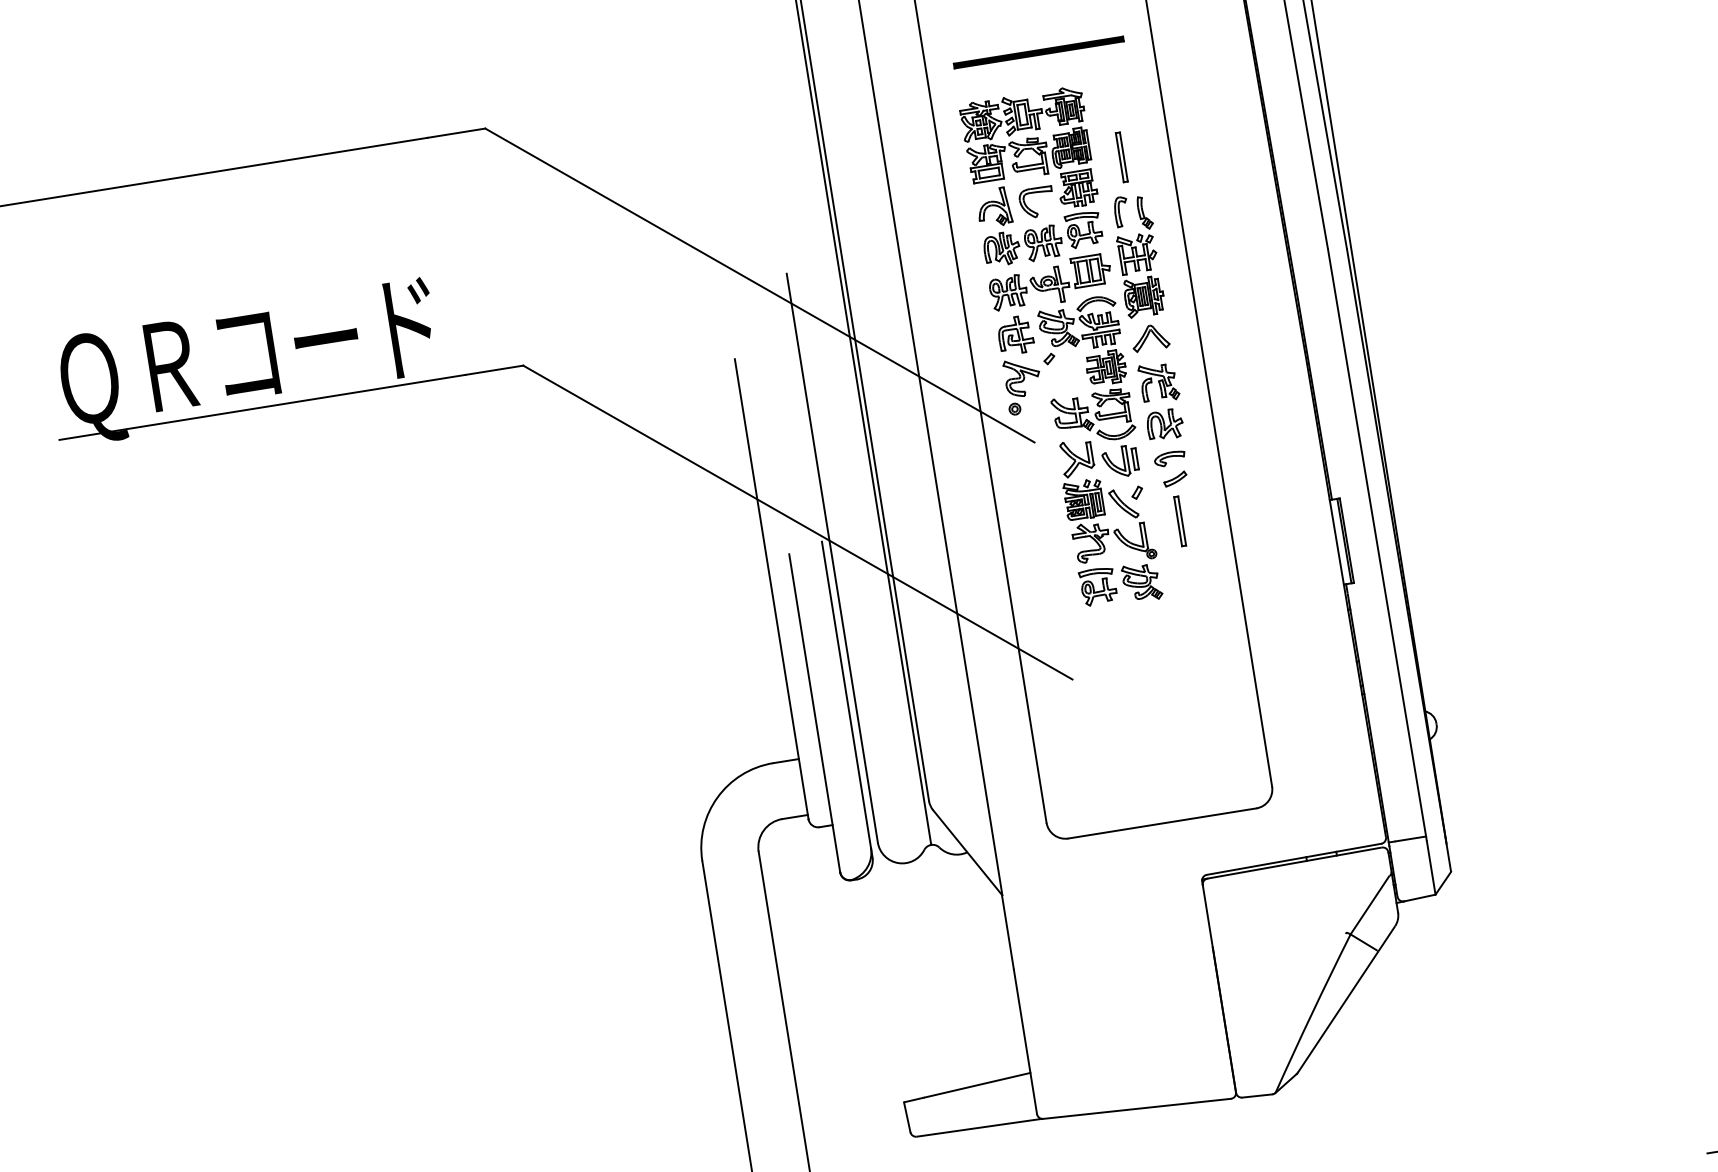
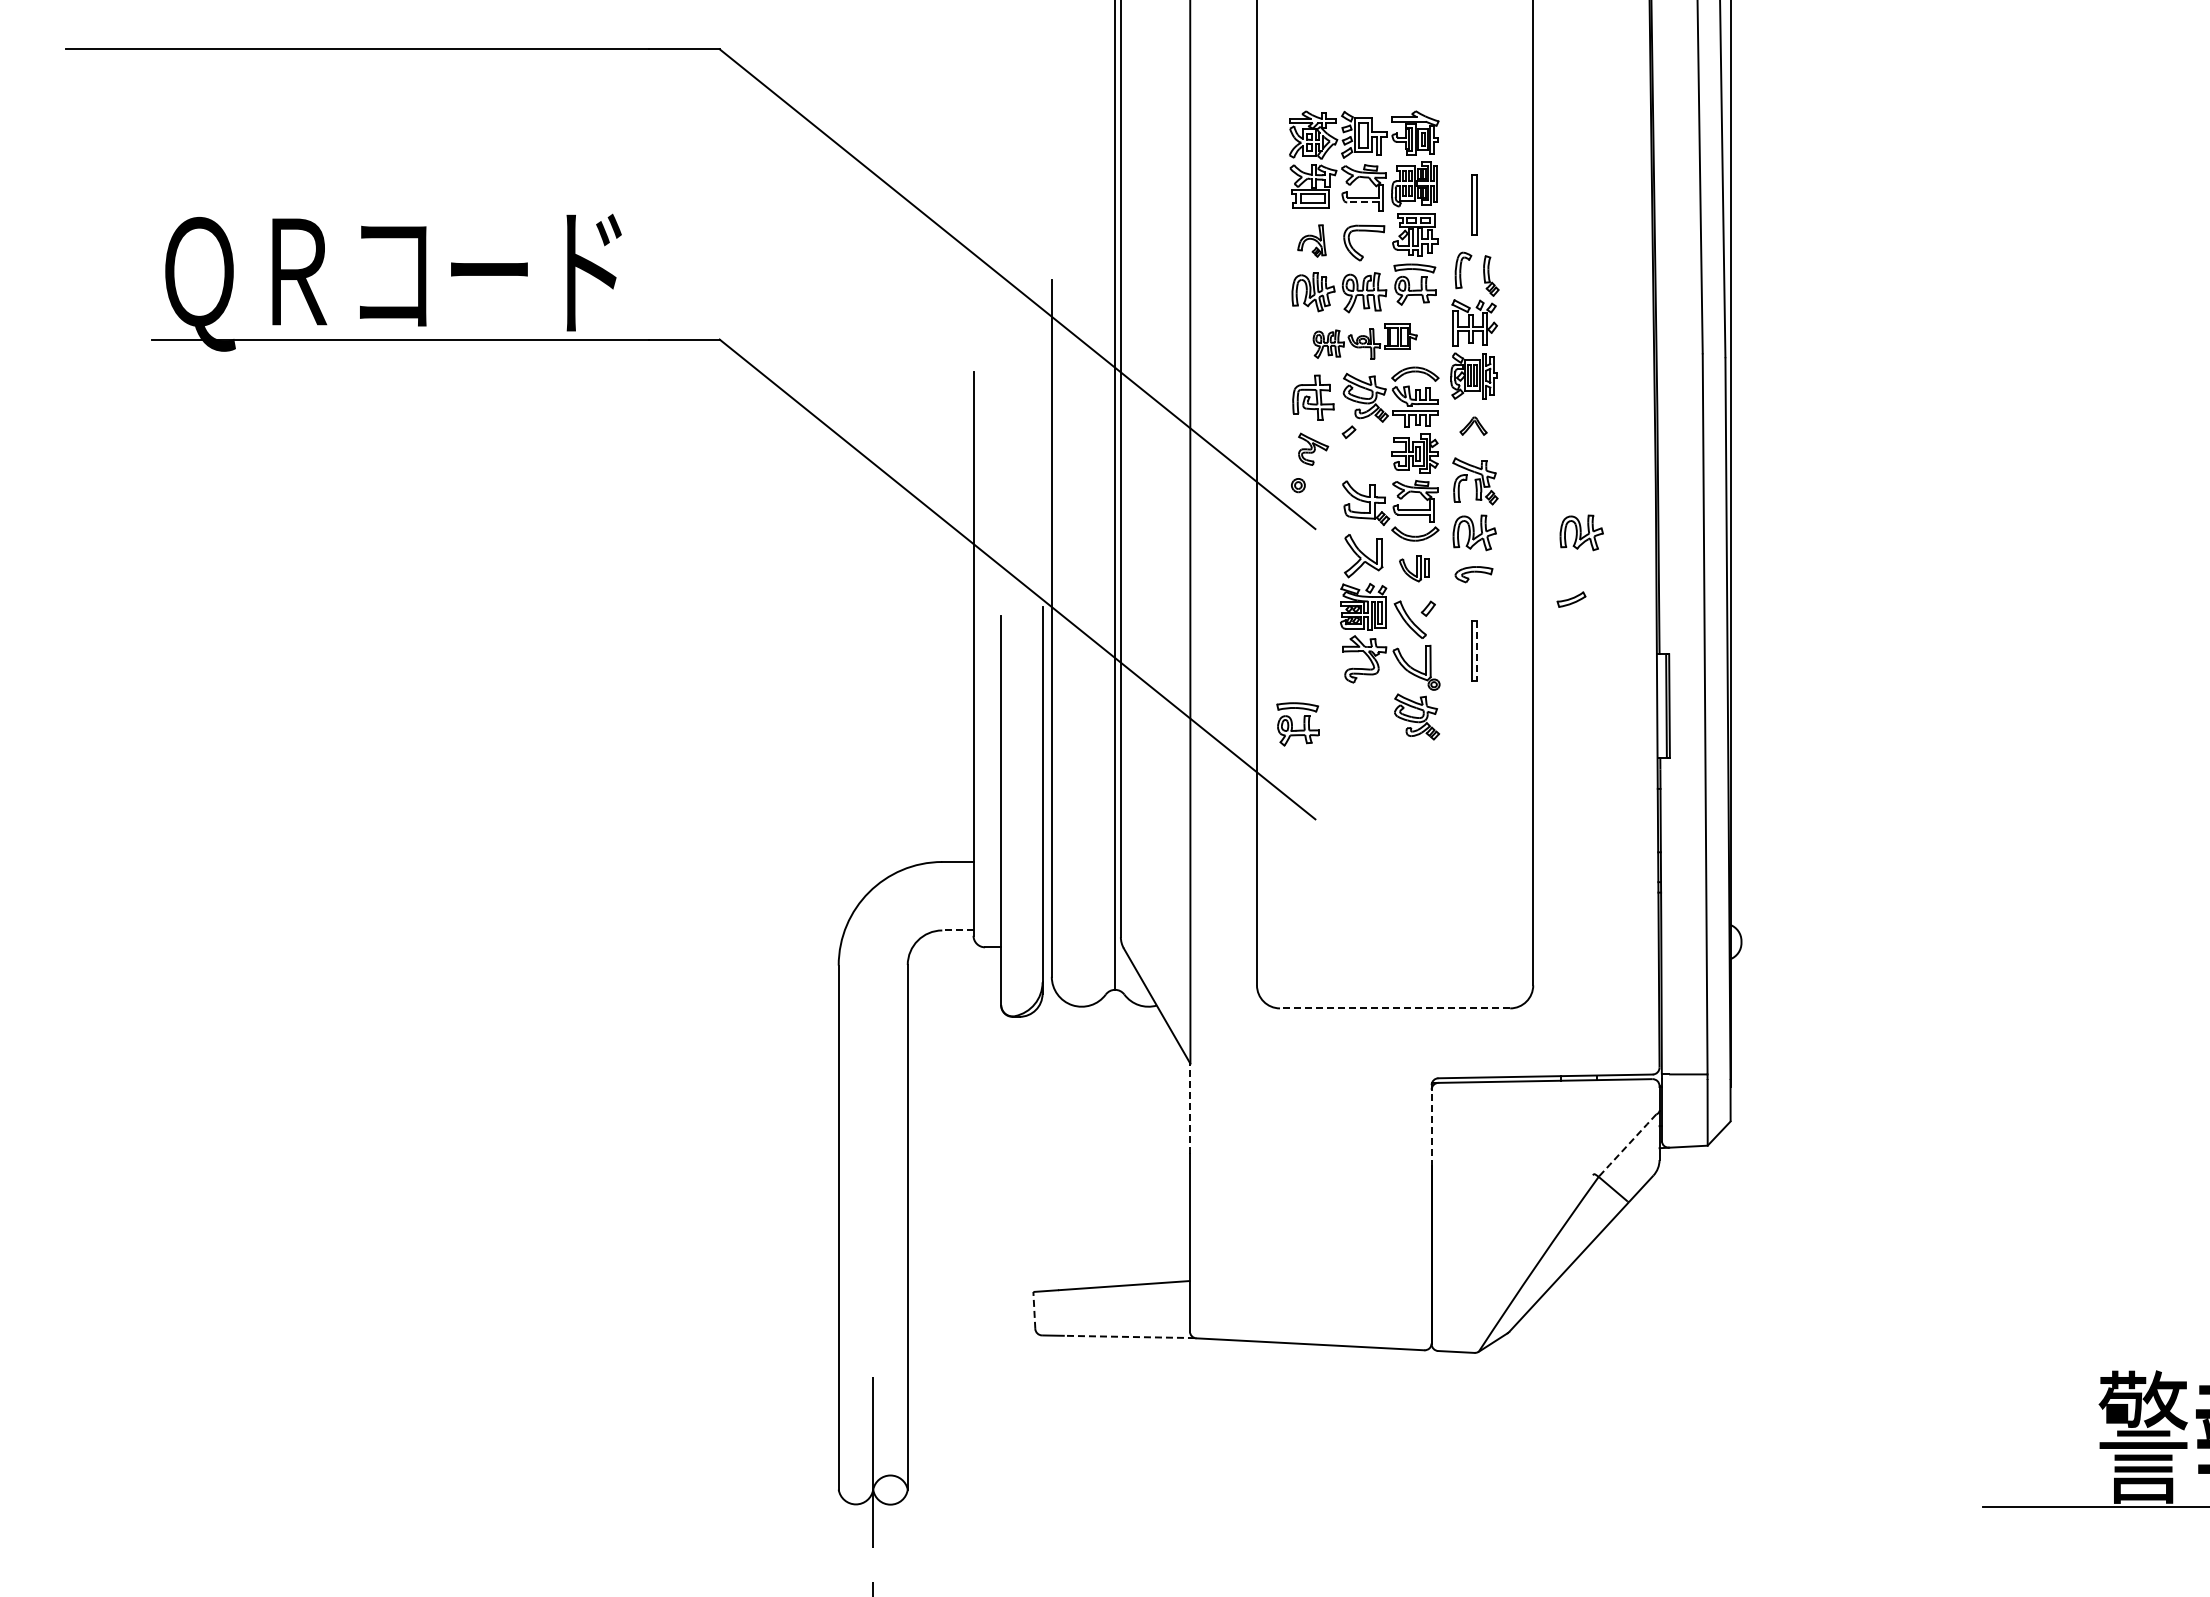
part: (1039, 51) -> (1395, 63), removed
line: (1031, 169) -> (1363, 202), solid -> dashed
part: (993, 207) -> (1311, 240), size x0.7
part: (1050, 282) -> (1364, 341), size x0.7
part: (1150, 337) -> (1473, 425), size x0.6
part: (1022, 377) -> (1313, 449), size x0.7
part: (1252, 410) -> (1581, 532), added
part: (1119, 461) -> (1413, 568), size x0.7
part: (1175, 478) -> (1571, 599), moved
line: (1182, 521) -> (1476, 651), solid -> dashed
part: (1097, 586) -> (1297, 724), moved
line: (794, 817) -> (957, 930), solid -> dashed
line: (1161, 823) -> (1394, 1008), solid -> dashed
line: (1369, 905) -> (1626, 1146), solid -> dashed
line: (1207, 916) -> (1431, 1128), solid -> dashed
line: (1007, 932) -> (1189, 1108), solid -> dashed
line: (907, 1116) -> (1034, 1309), solid -> dashed
line: (988, 1126) -> (1129, 1336), solid -> dashed

